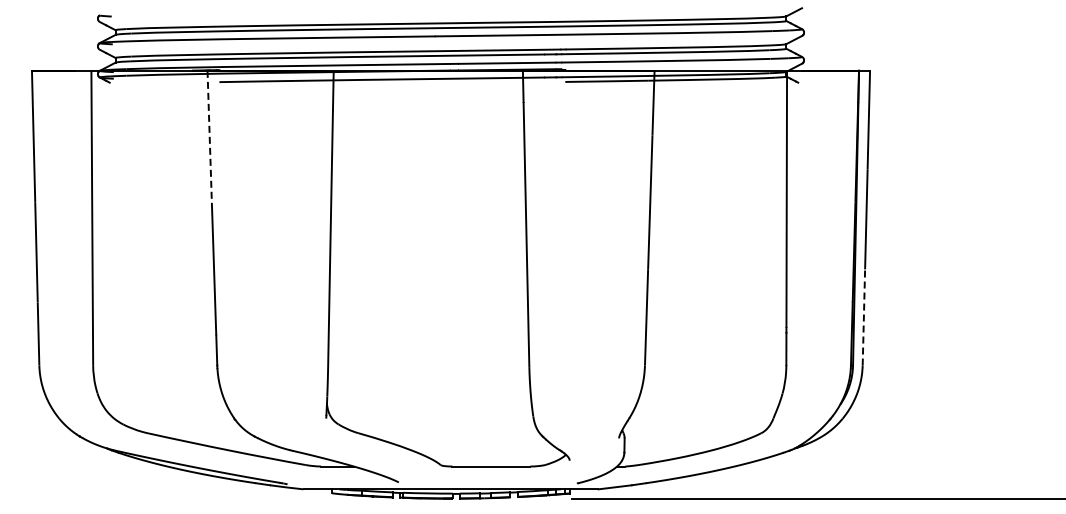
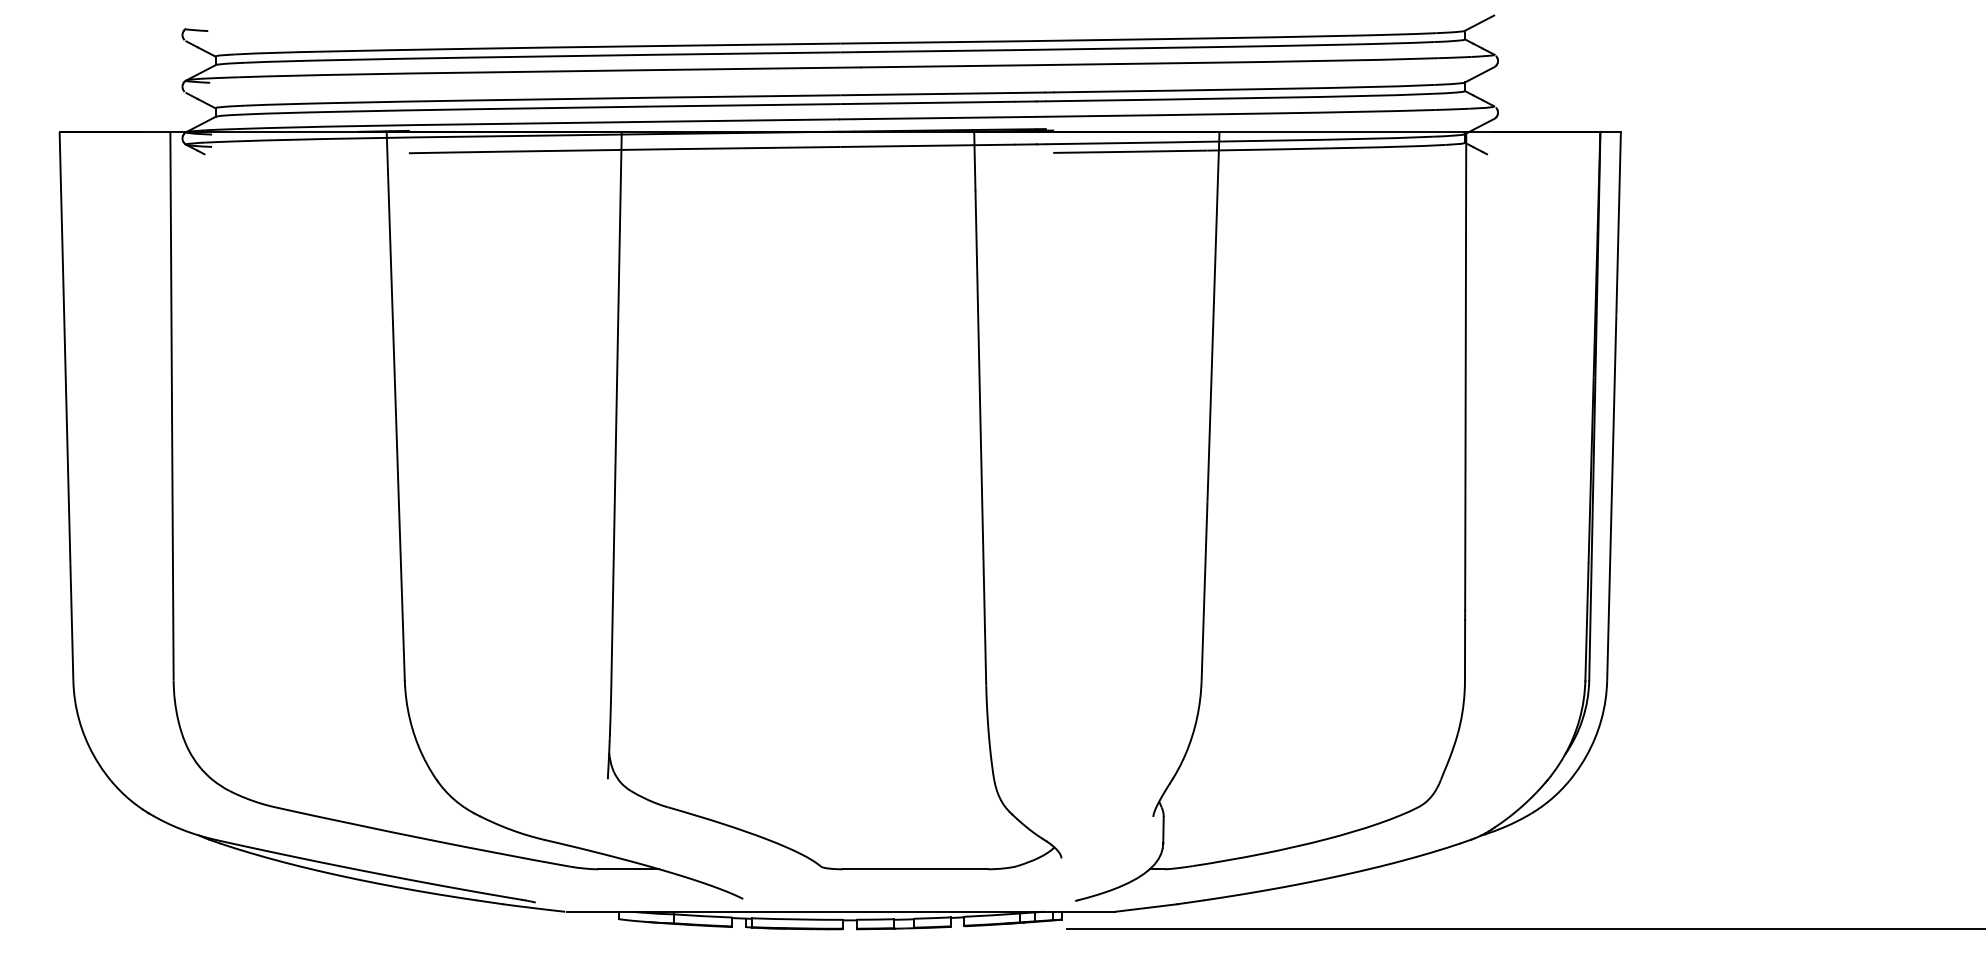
line: (209, 135) -> (390, 252), dashed -> solid
line: (863, 317) -> (1608, 591), dashed -> solid

